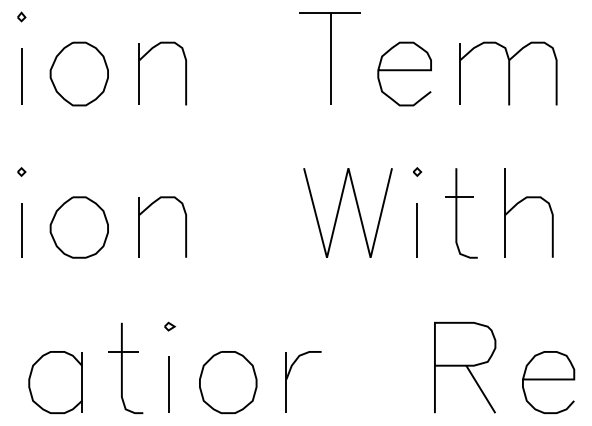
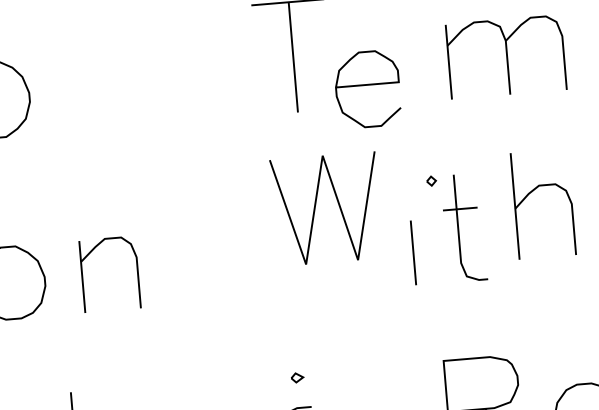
curve: (404, 71) -> (367, 86), moved
part: (139, 73) -> (66, 93), removed
part: (417, 171) -> (431, 180), moved
part: (522, 201) -> (534, 191), moved
line: (339, 210) -> (316, 206), moved
part: (170, 326) -> (298, 377), moved

